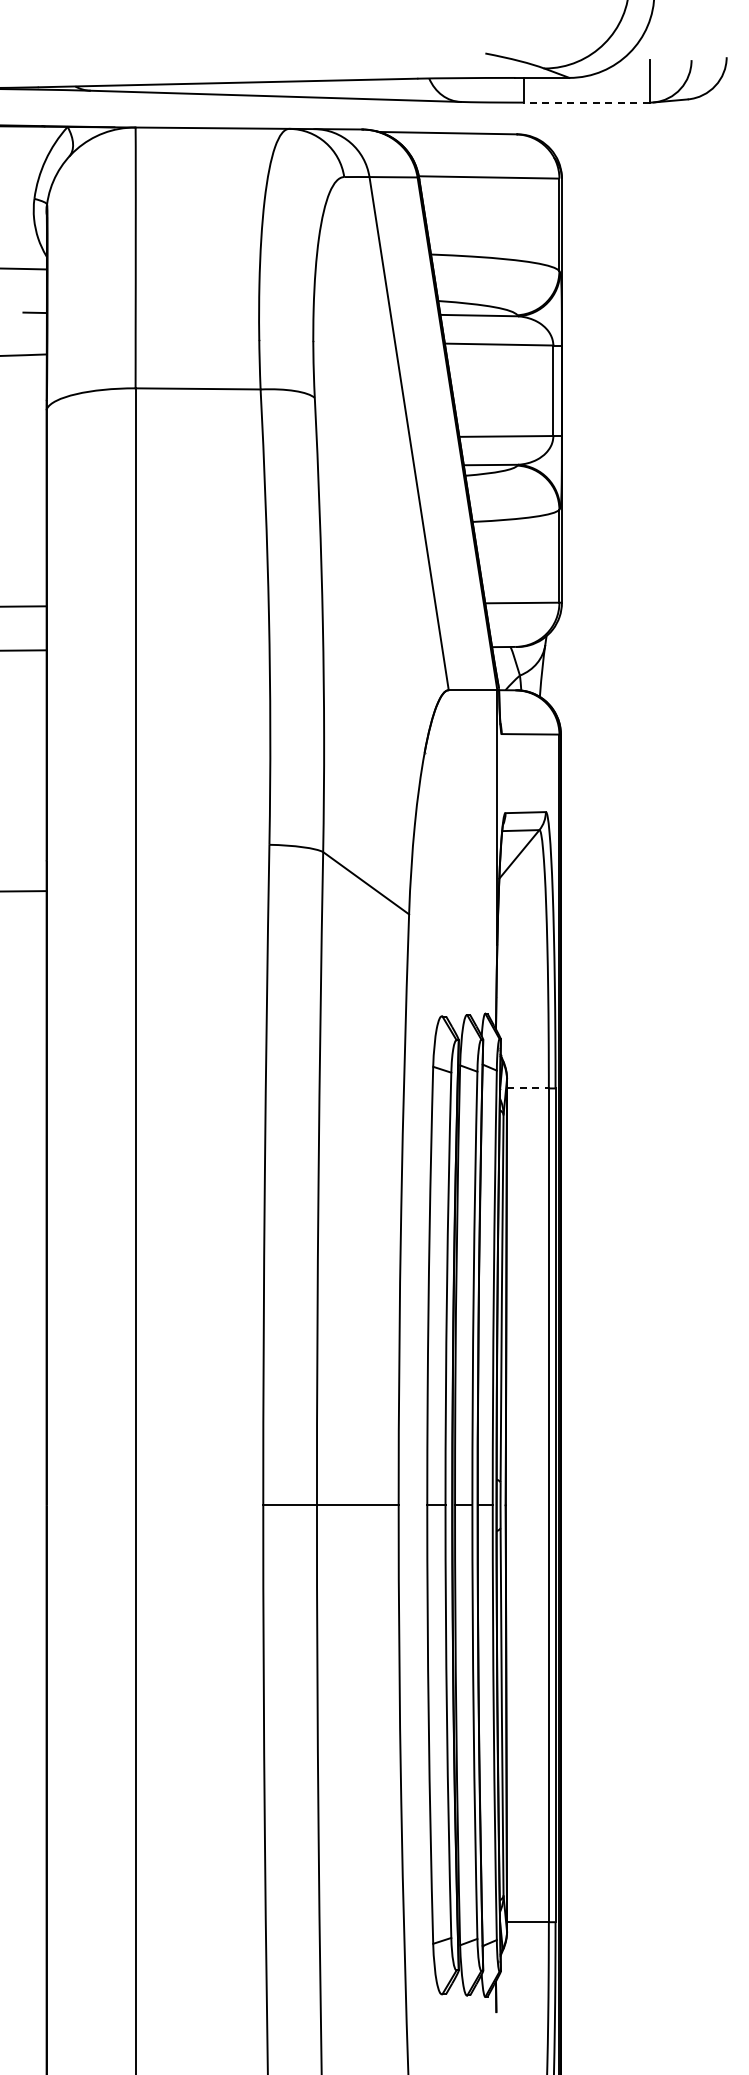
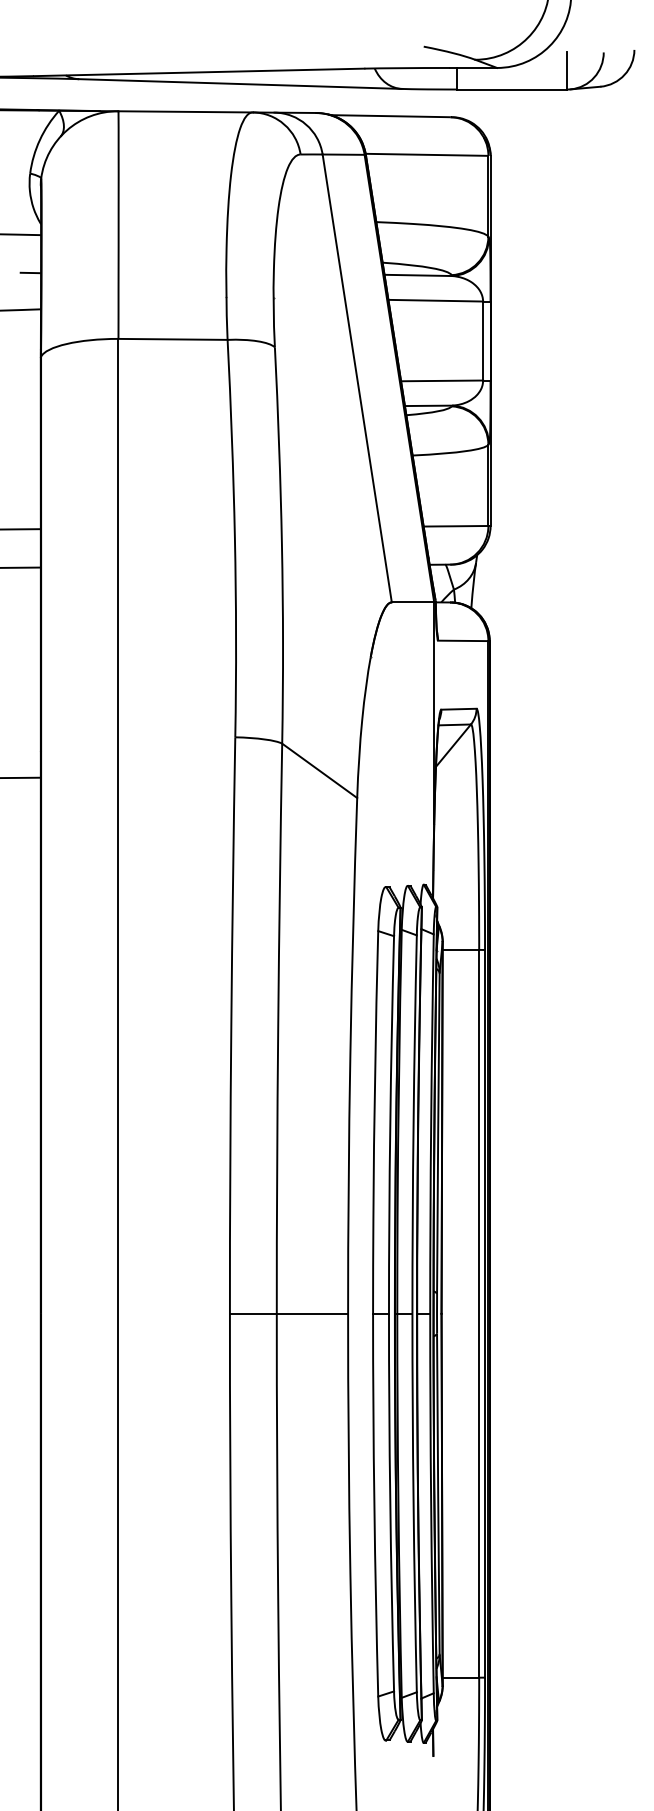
line: (586, 102) -> (512, 89), dashed -> solid
line: (527, 1088) -> (460, 950), dashed -> solid

